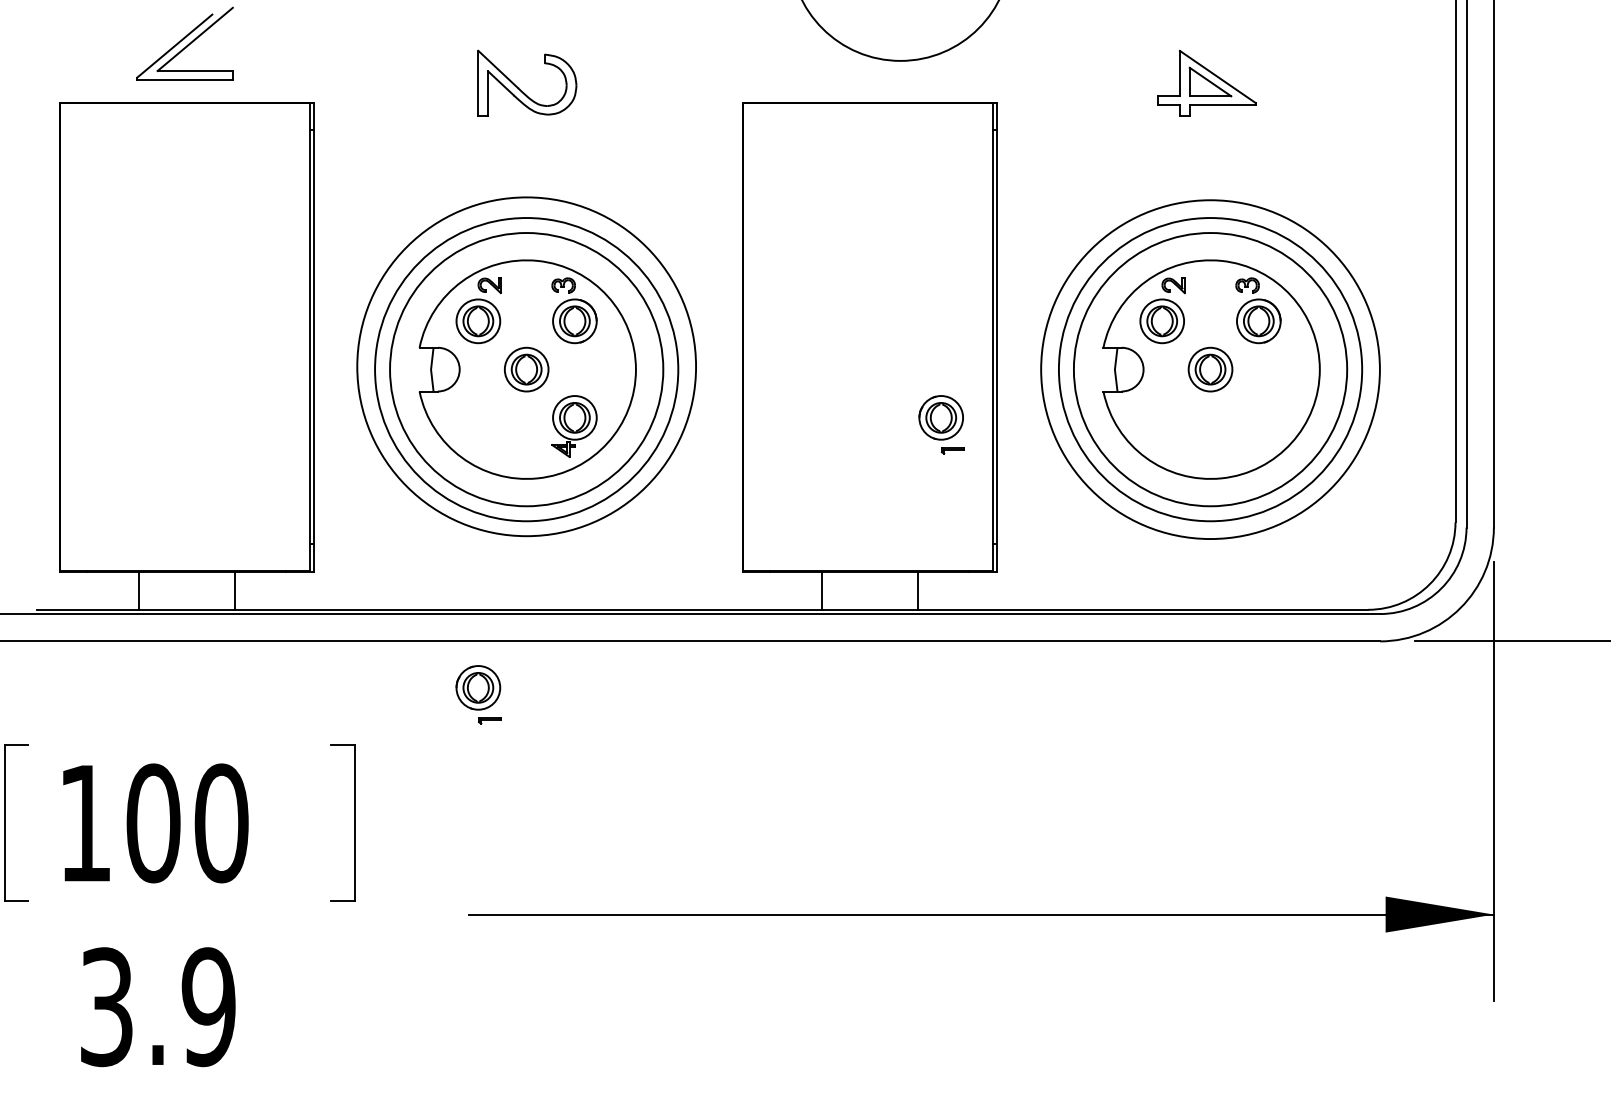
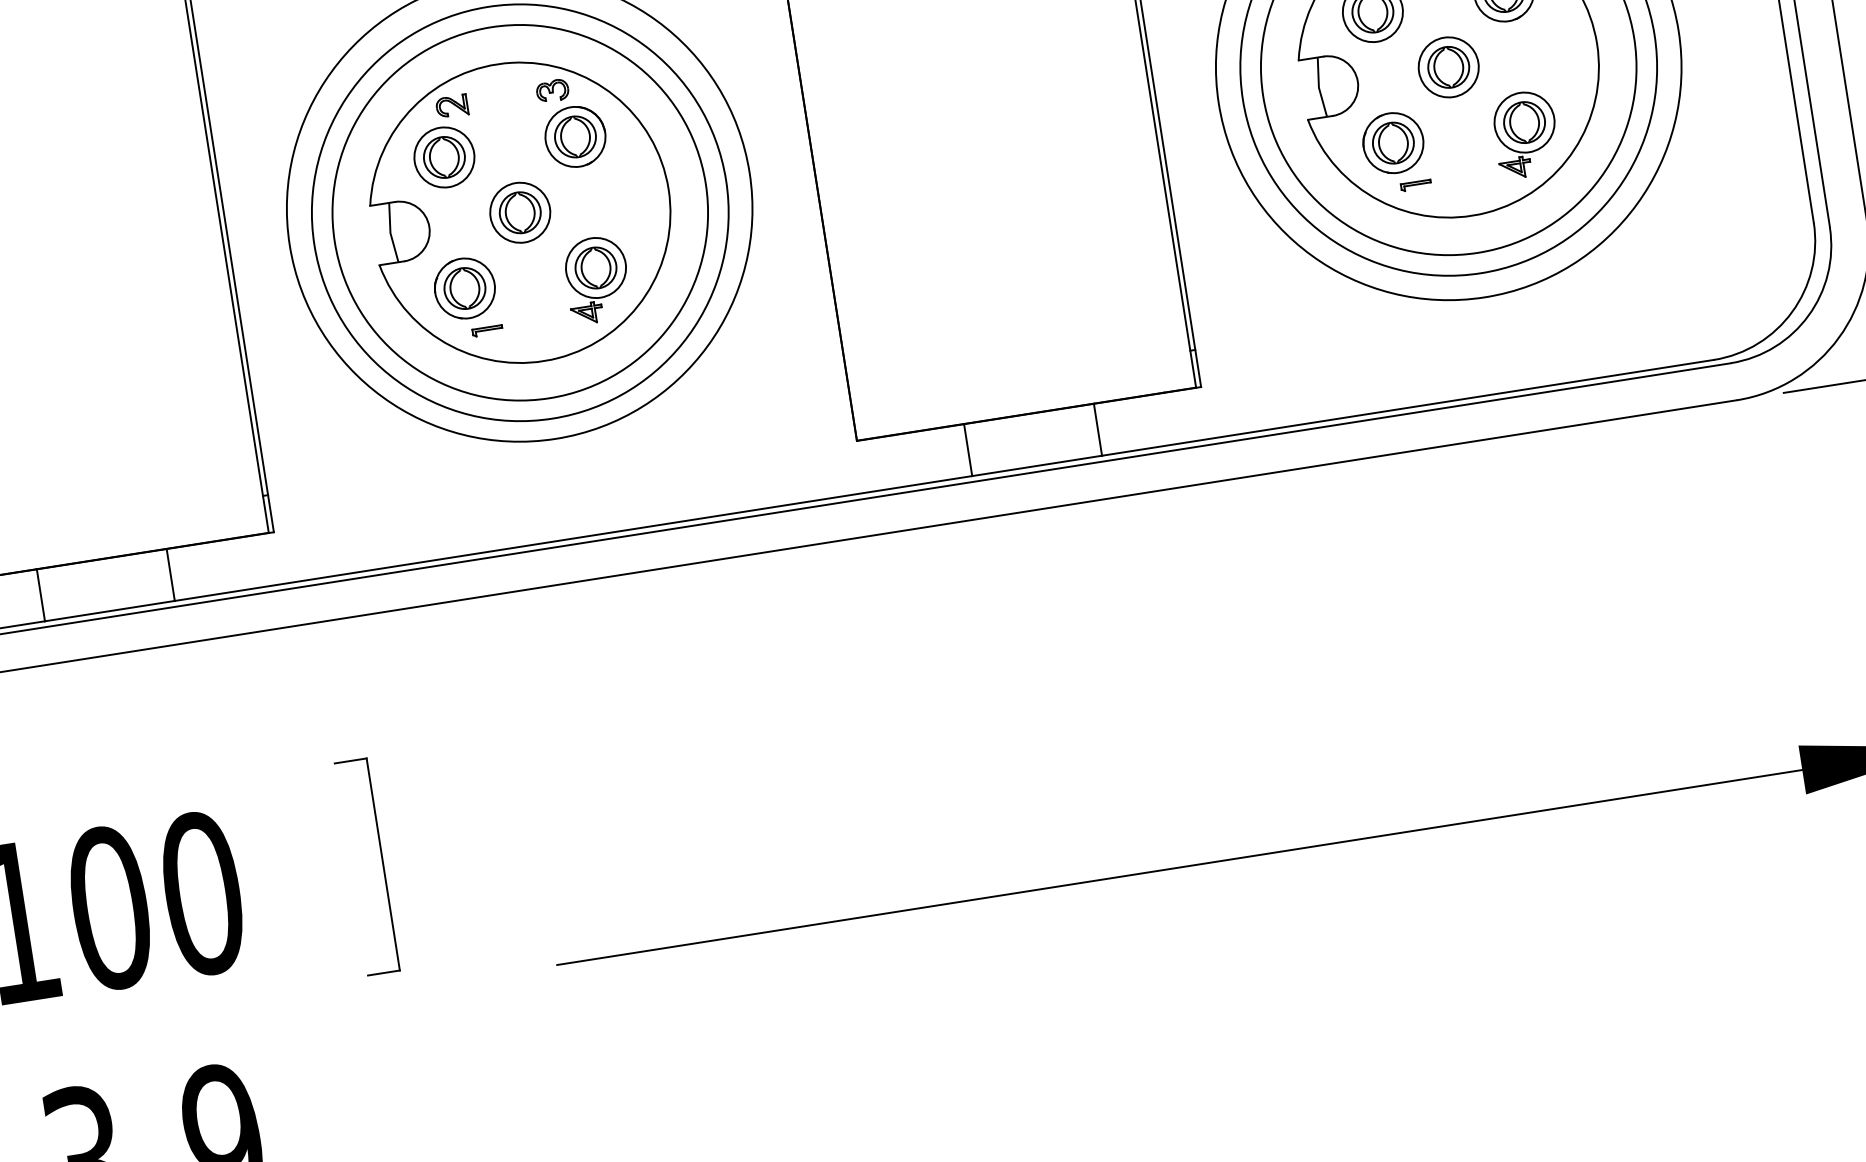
part: (941, 424) -> (1395, 152), moved
part: (1258, 426) -> (1525, 134), added
part: (478, 694) -> (466, 297), moved

